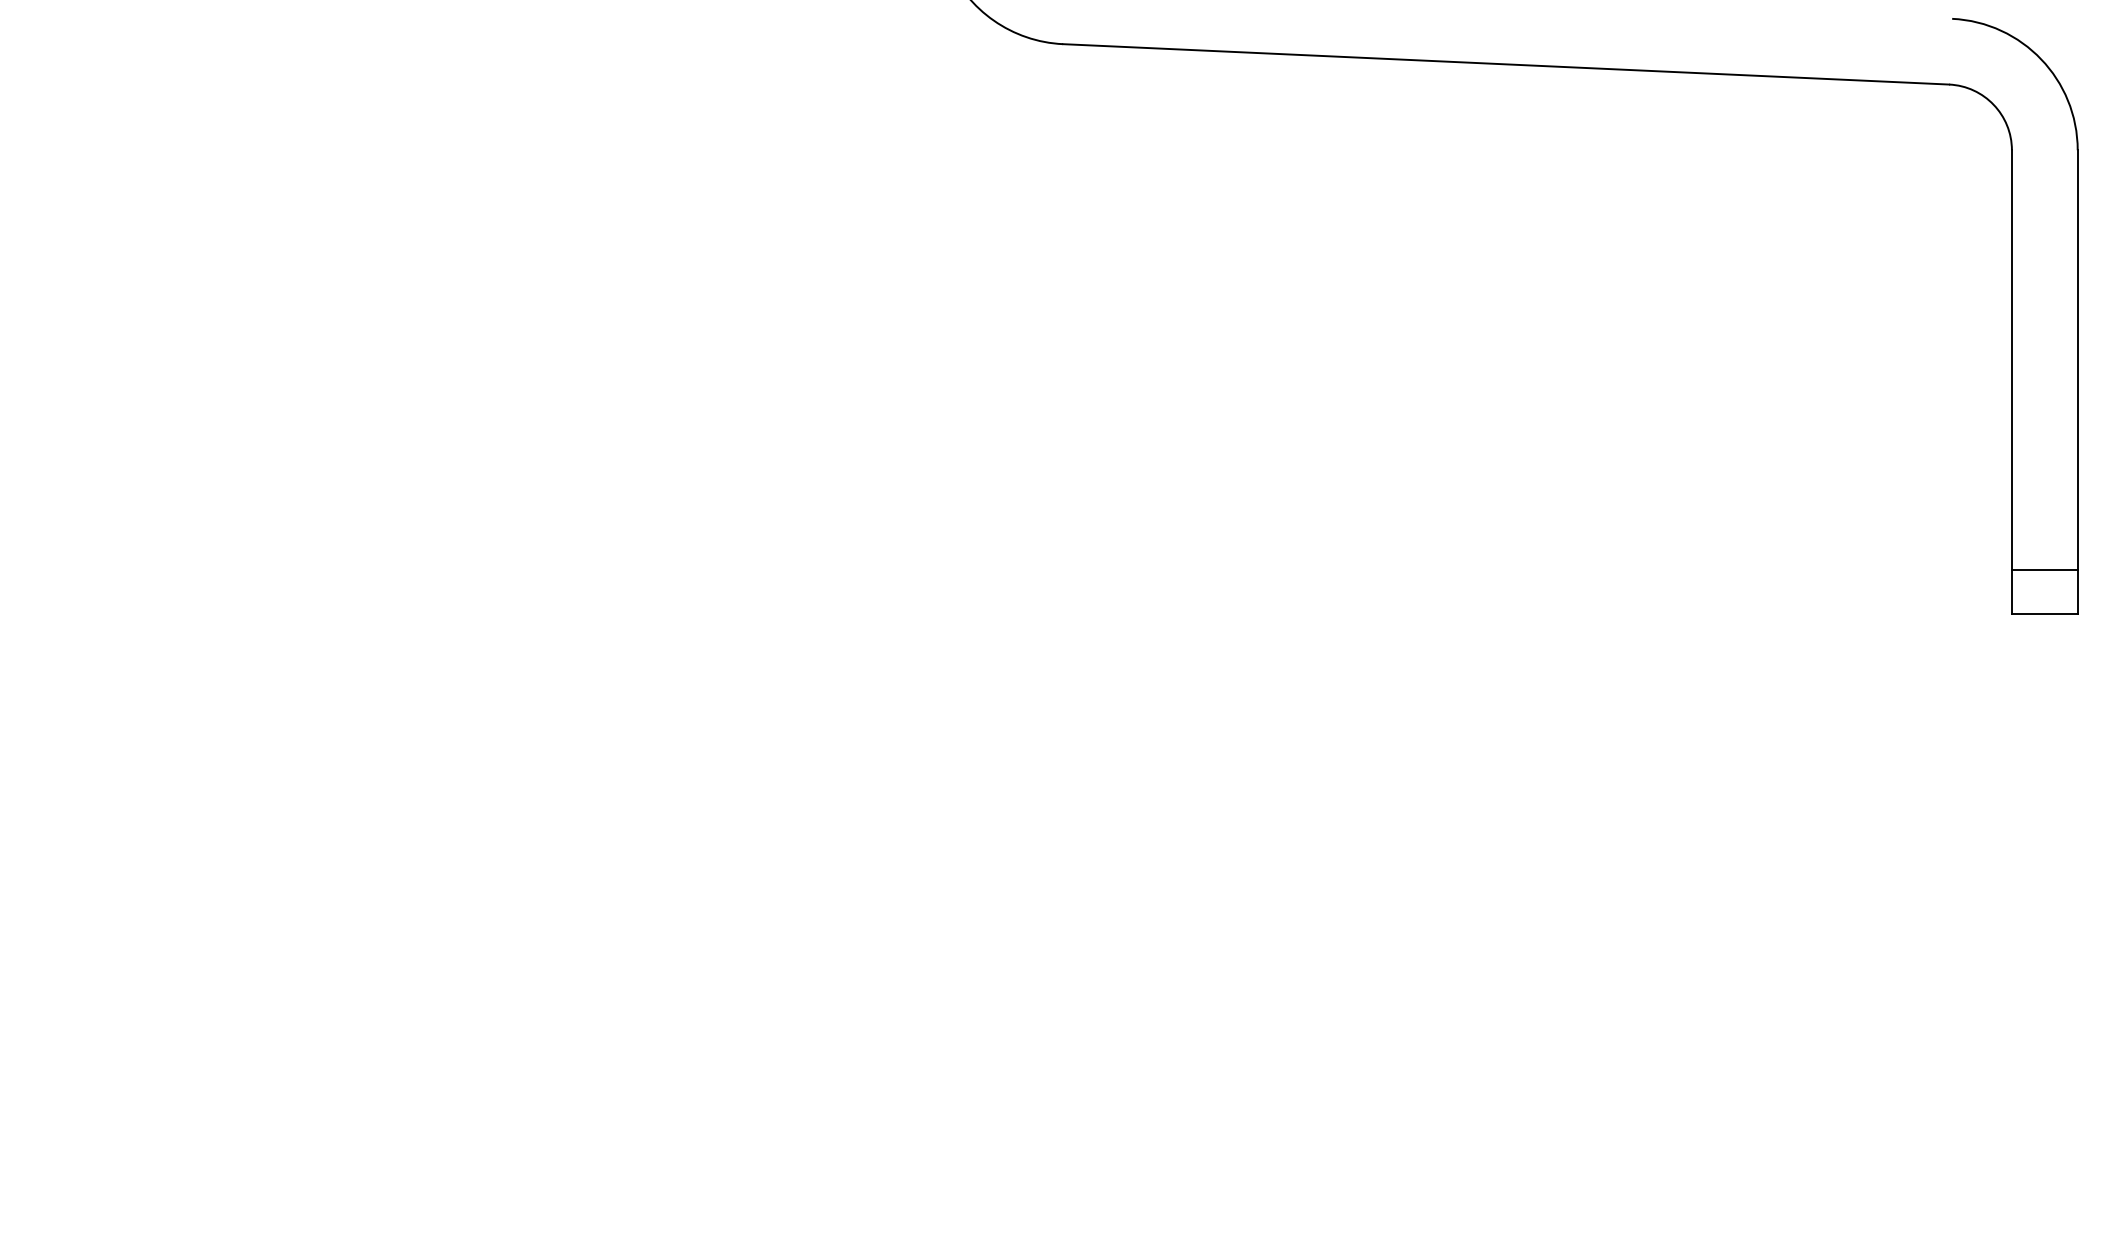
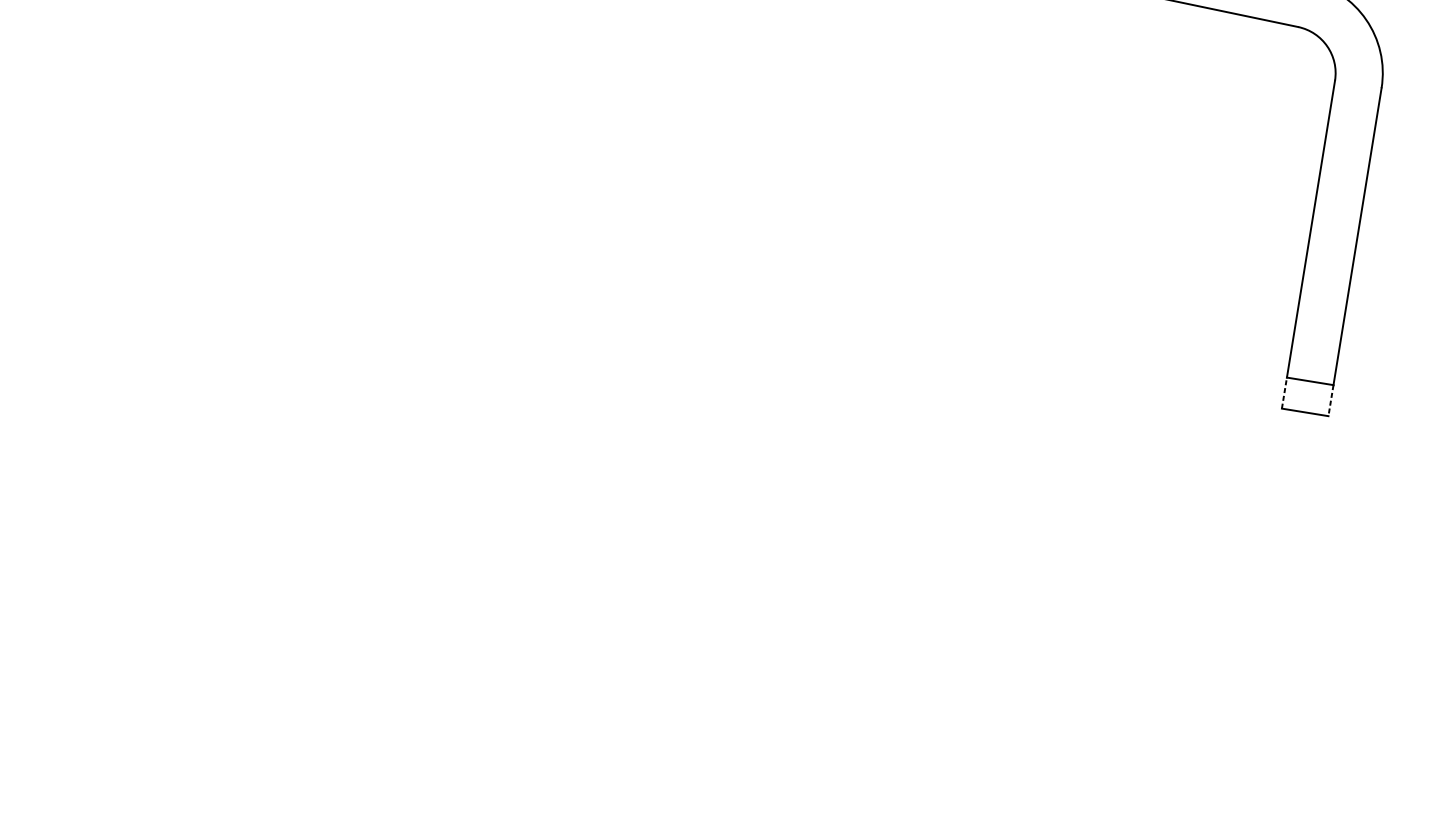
line: (2011, 591) -> (1284, 392), solid -> dashed
line: (2077, 591) -> (1330, 400), solid -> dashed

